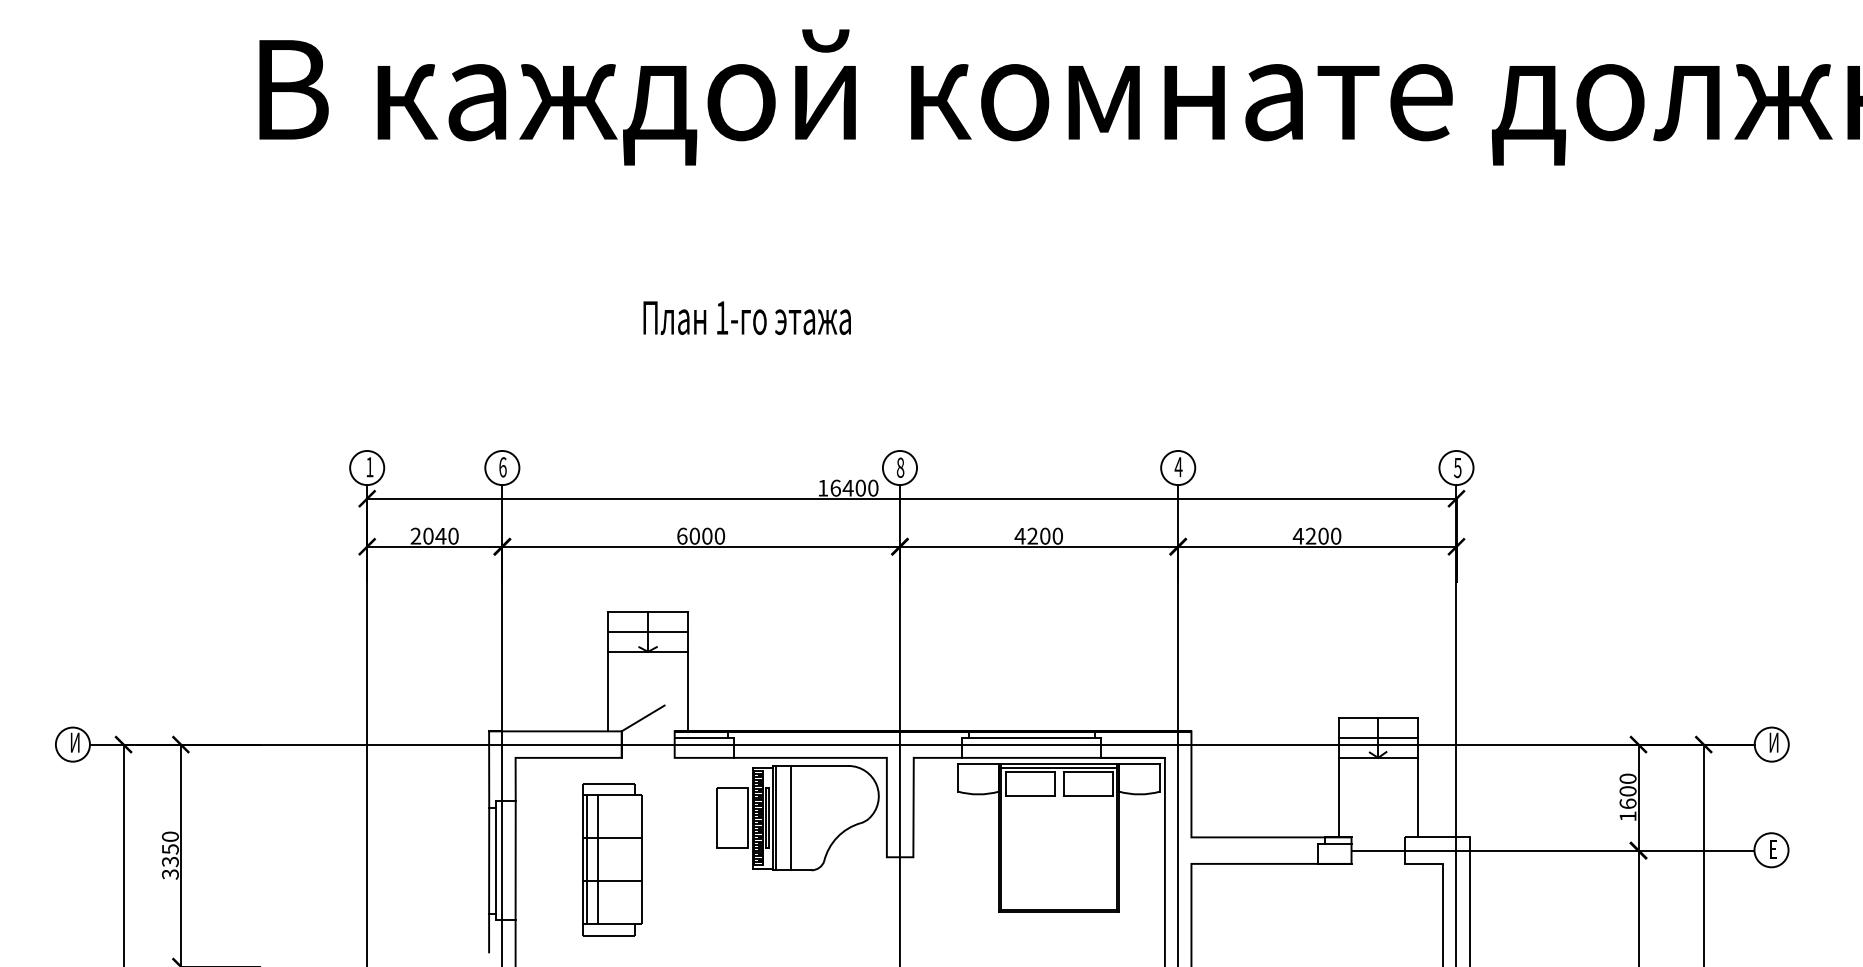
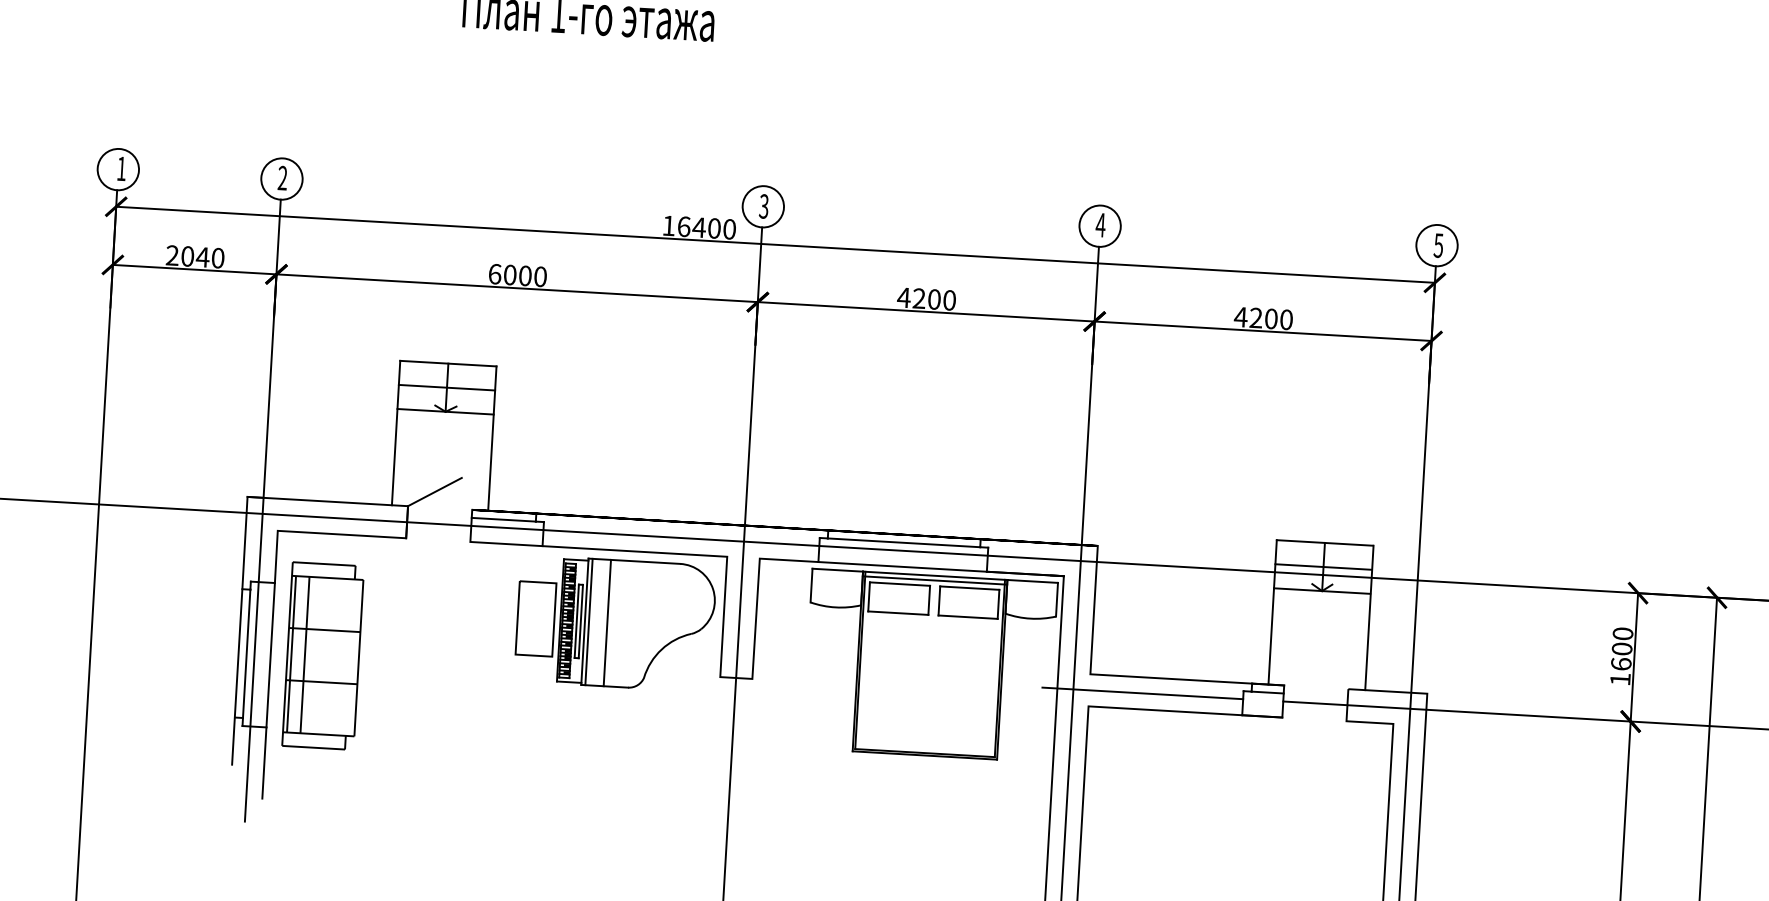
text: (502, 467) -> (282, 178), 6 -> 2
text: (900, 467) -> (764, 206), 8 -> 3
line: (1235, 850) -> (1142, 693), added
part: (612, 859) -> (322, 655), moved

